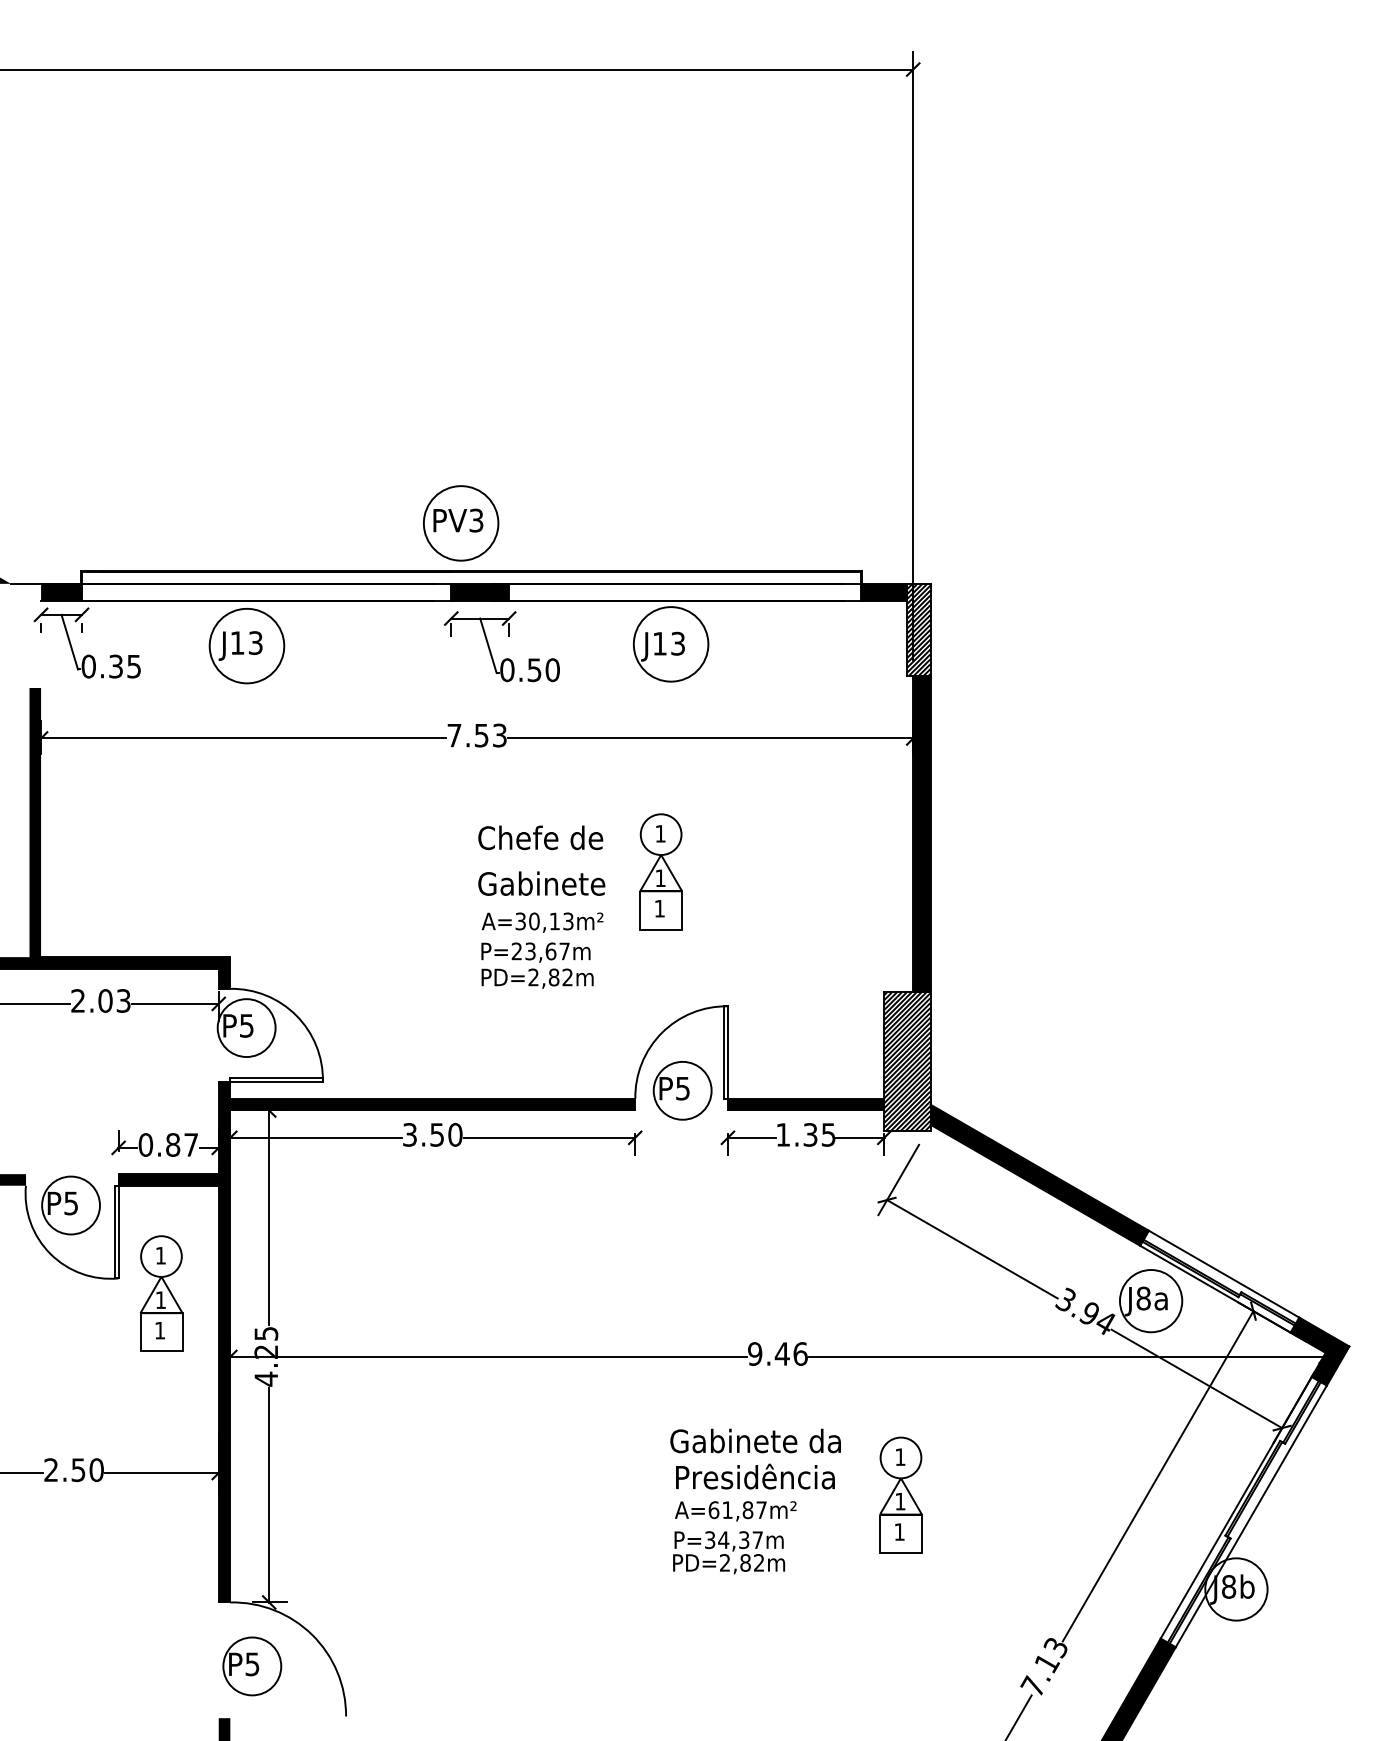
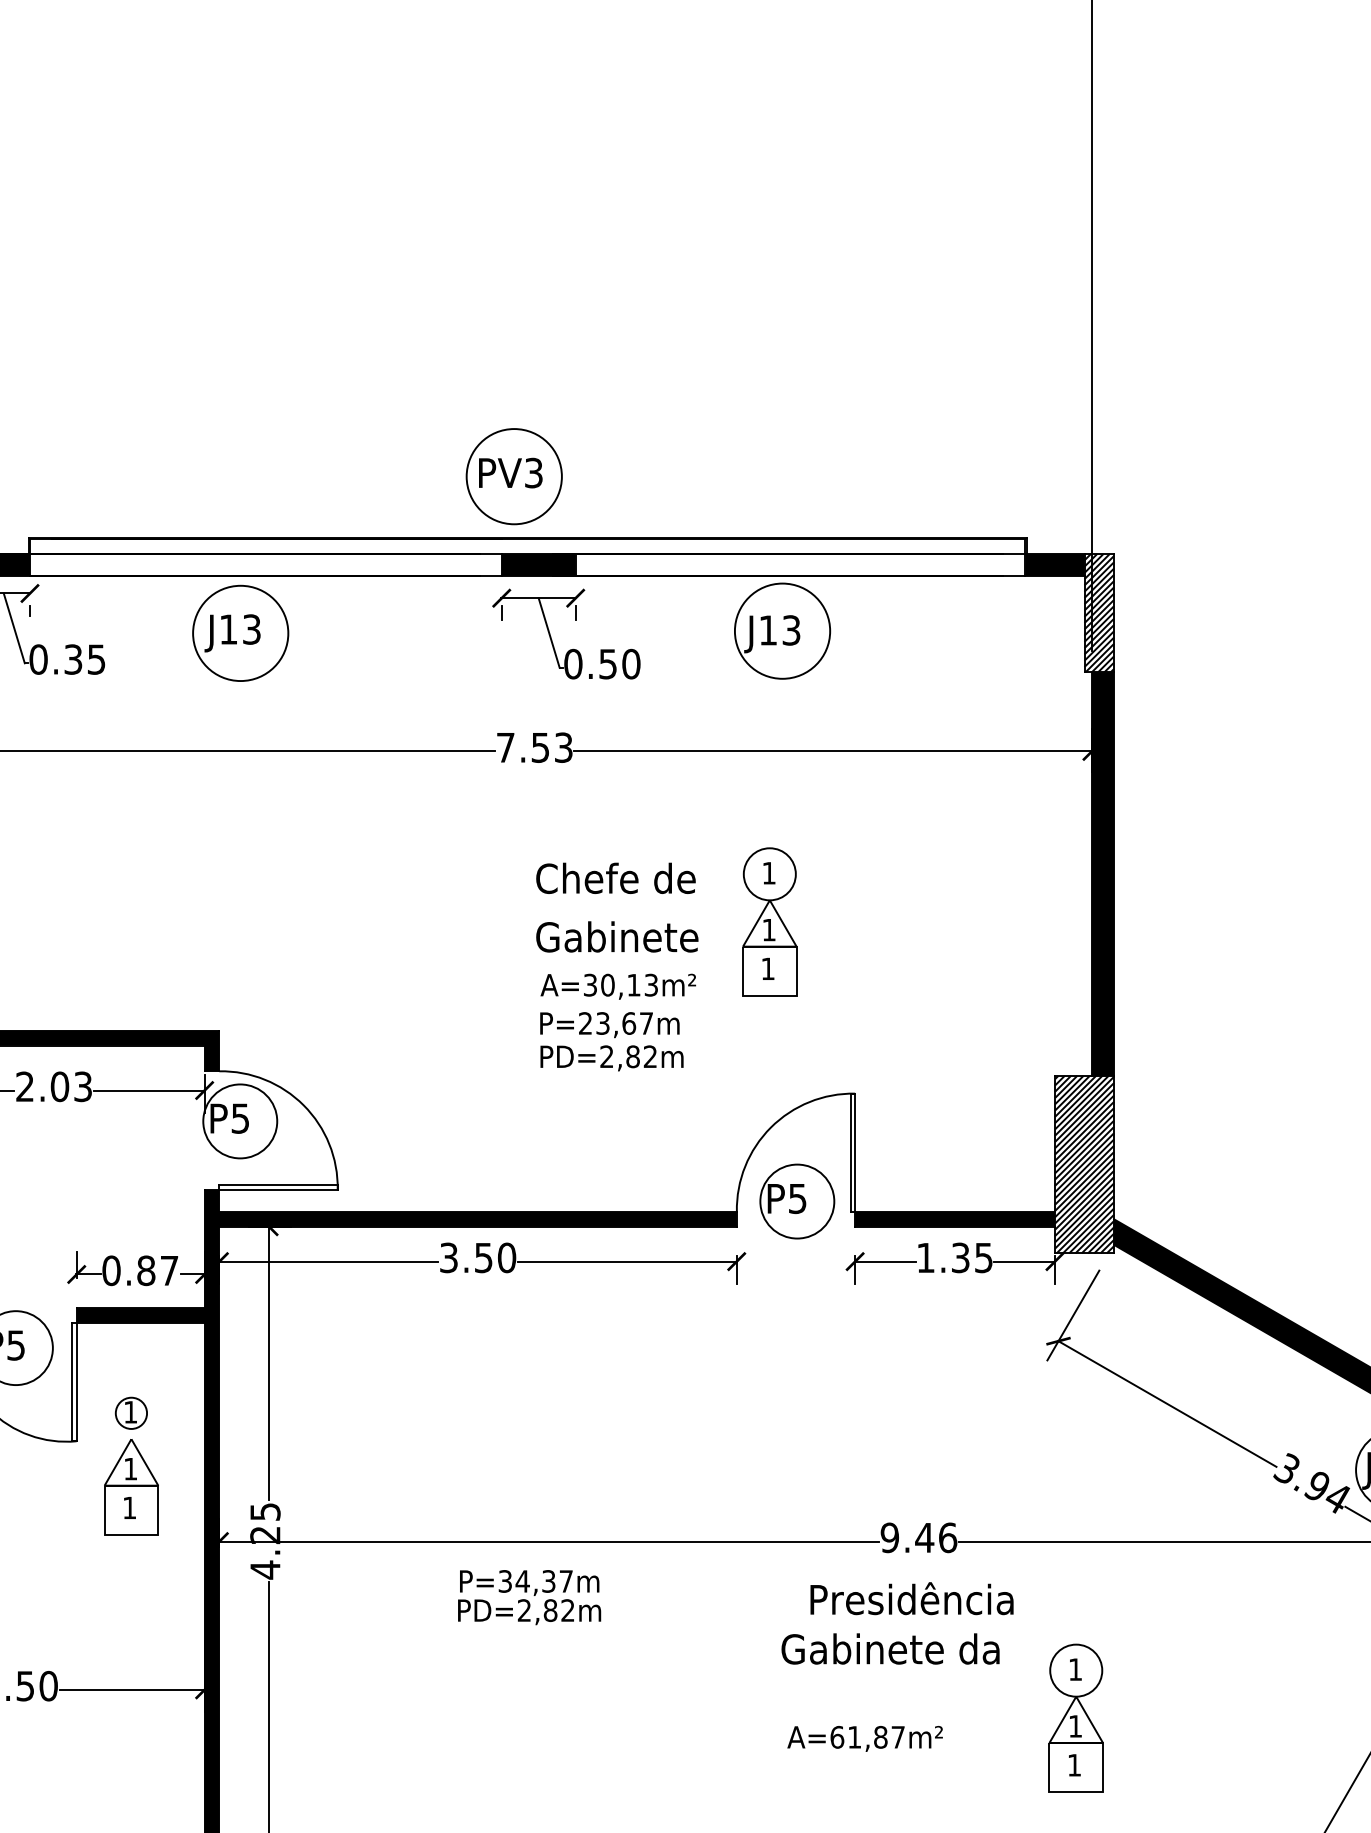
circle: (161, 1256) -> (131, 1413), size x0.6
text: (755, 1476) -> (912, 1598), moved
text: (729, 1552) -> (530, 1597), moved

